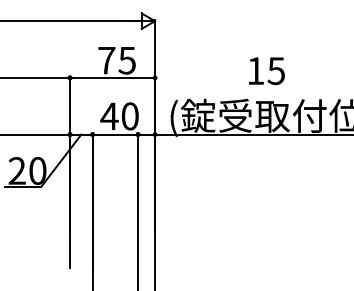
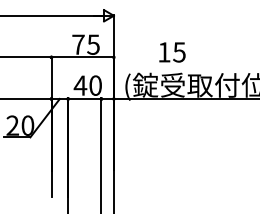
text: (266, 71) -> (172, 52), moved

